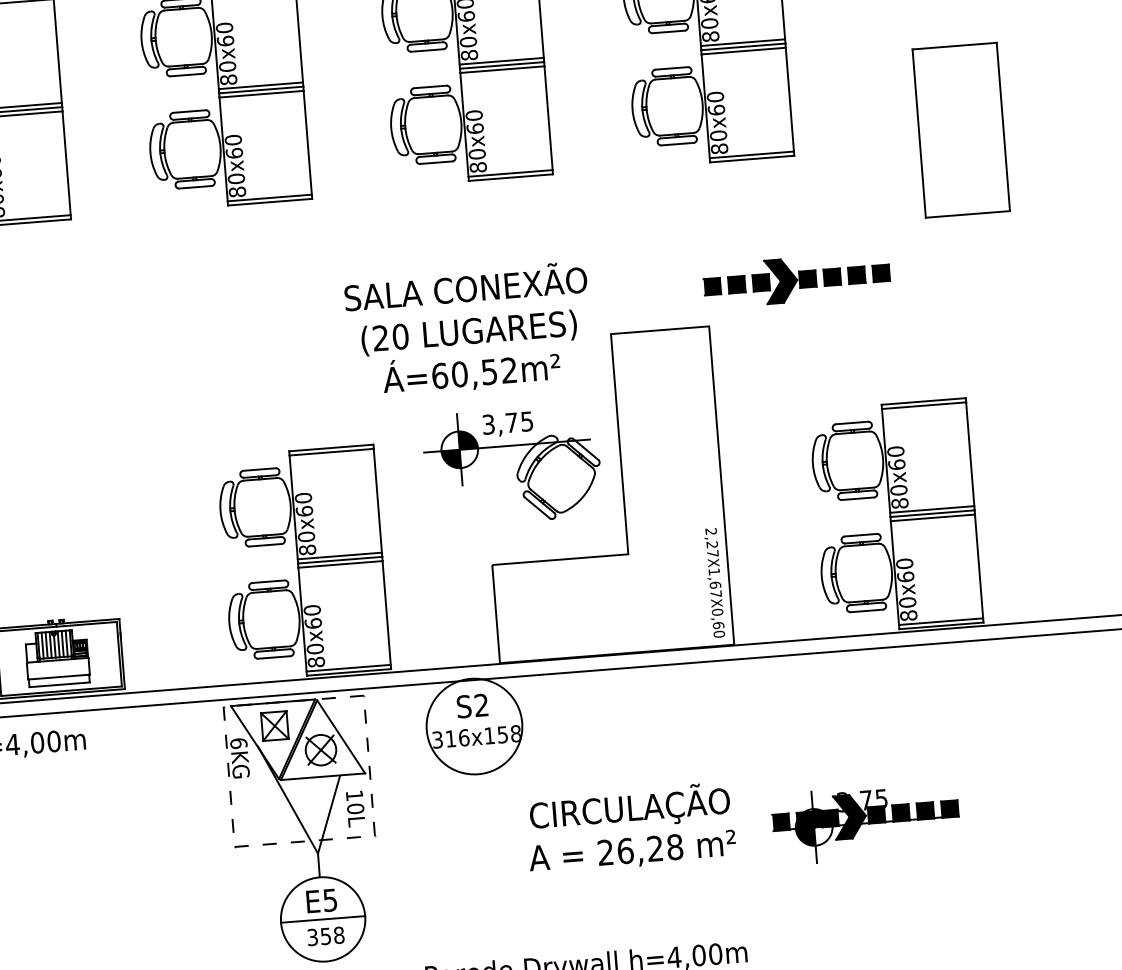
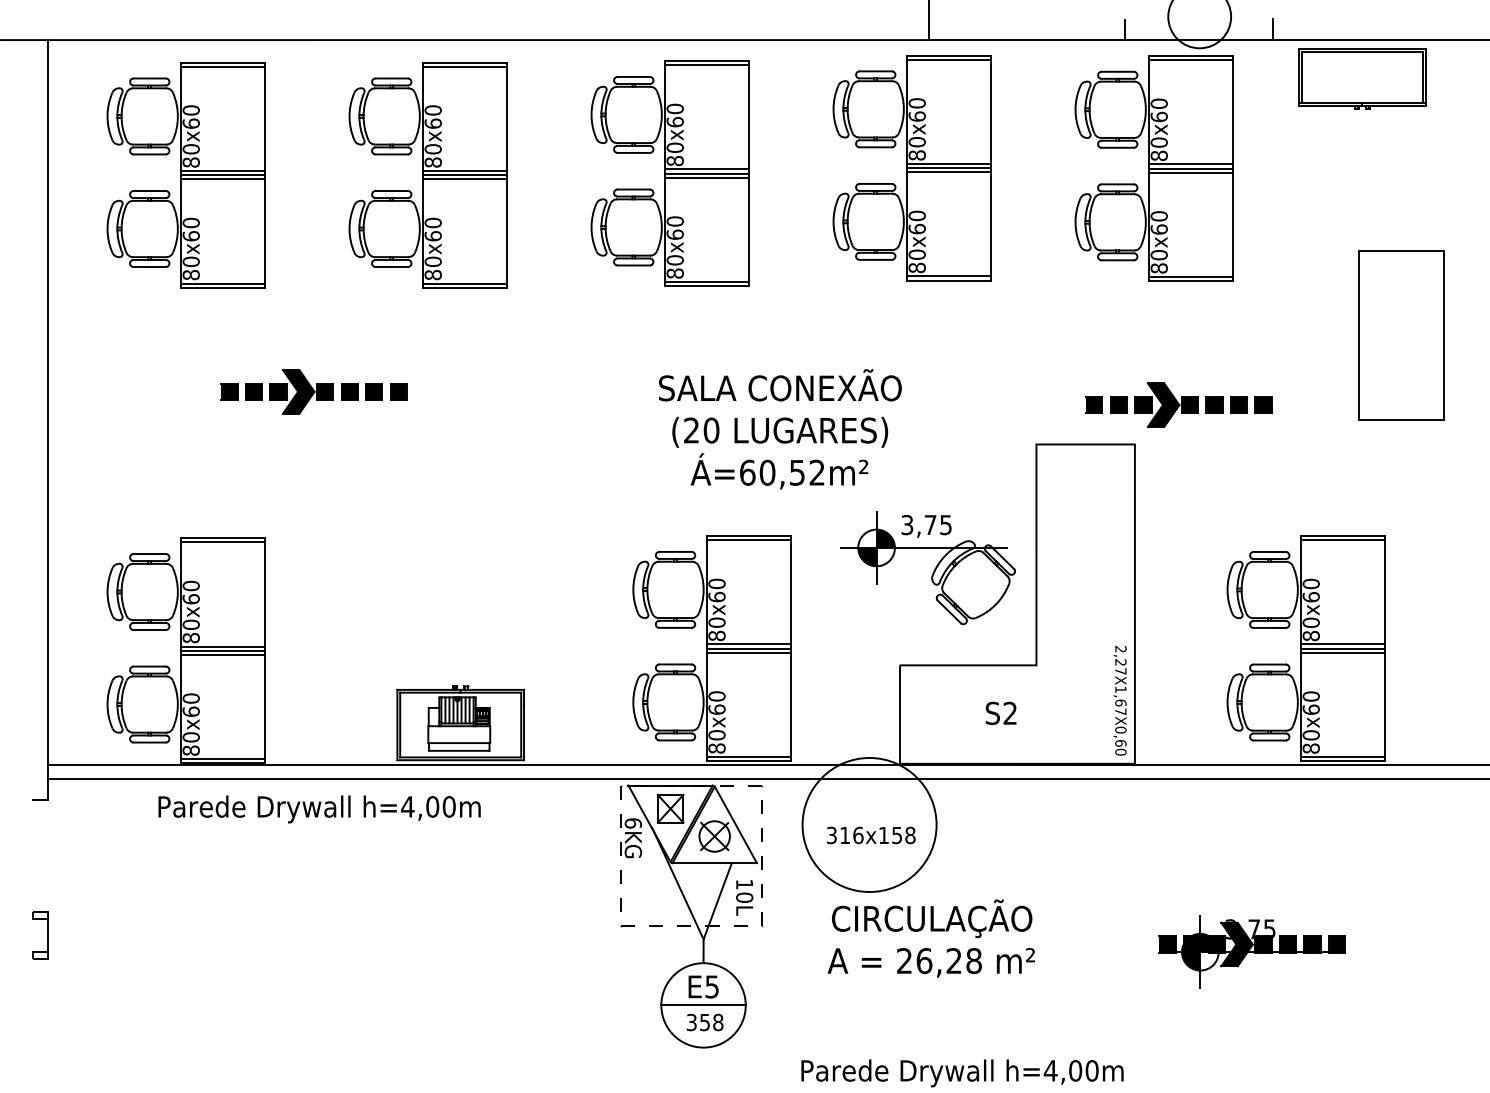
part: (961, 130) -> (1401, 335), moved
part: (796, 279) -> (1178, 404), moved
text: (469, 330) -> (780, 429), moved
text: (471, 705) -> (1000, 712), moved
circle: (474, 726) -> (869, 824), size x1.4
text: (629, 828) -> (930, 938), moved

